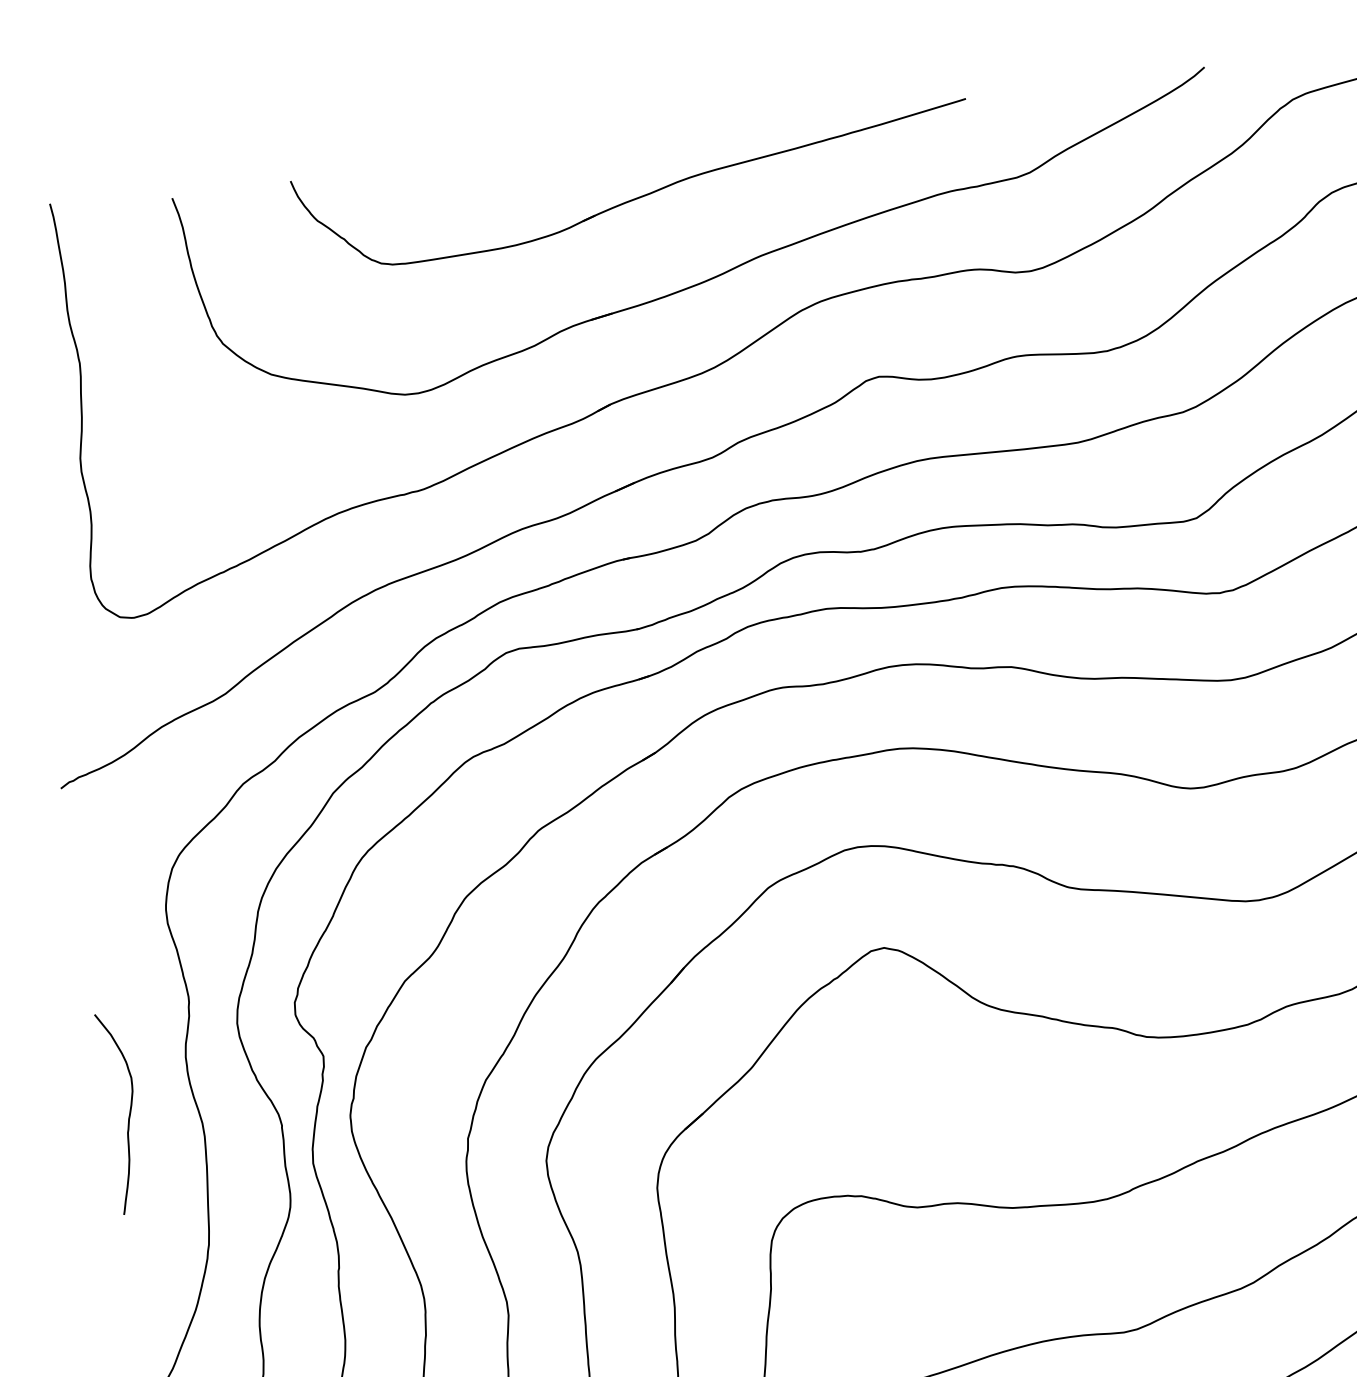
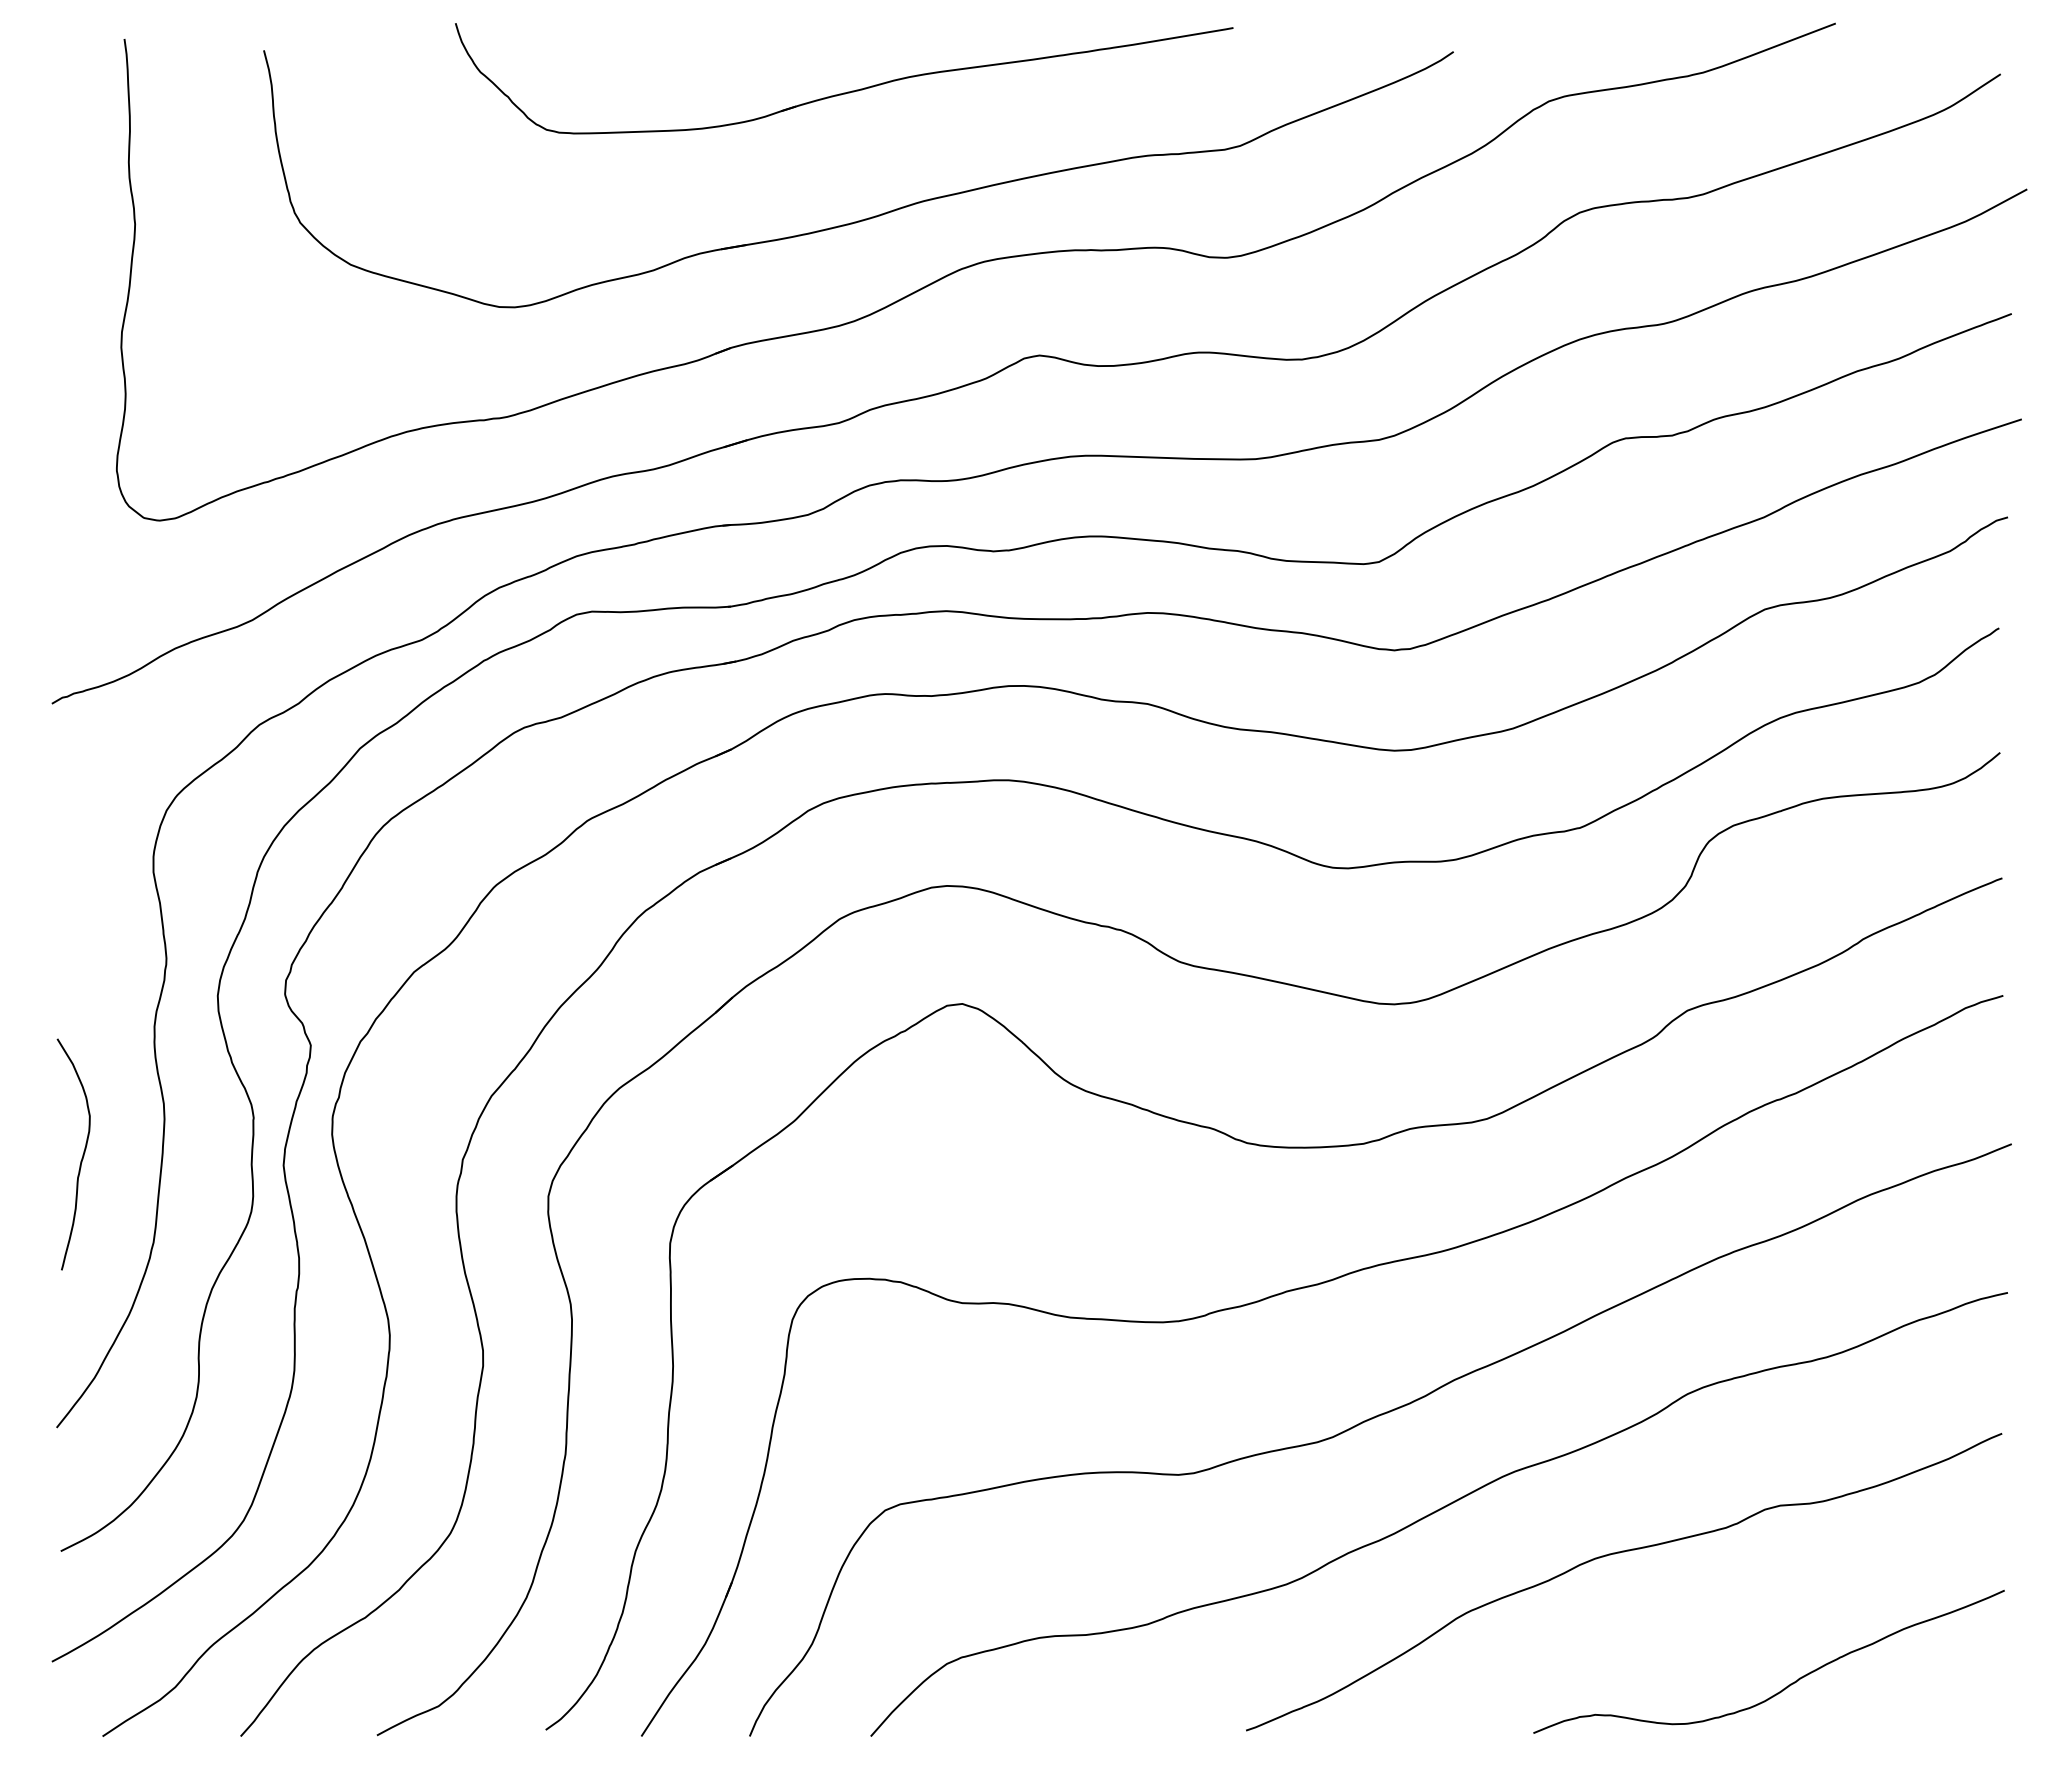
part: (638, 196) -> (847, 91), moved
curve: (128, 1115) -> (81, 1158), moved

